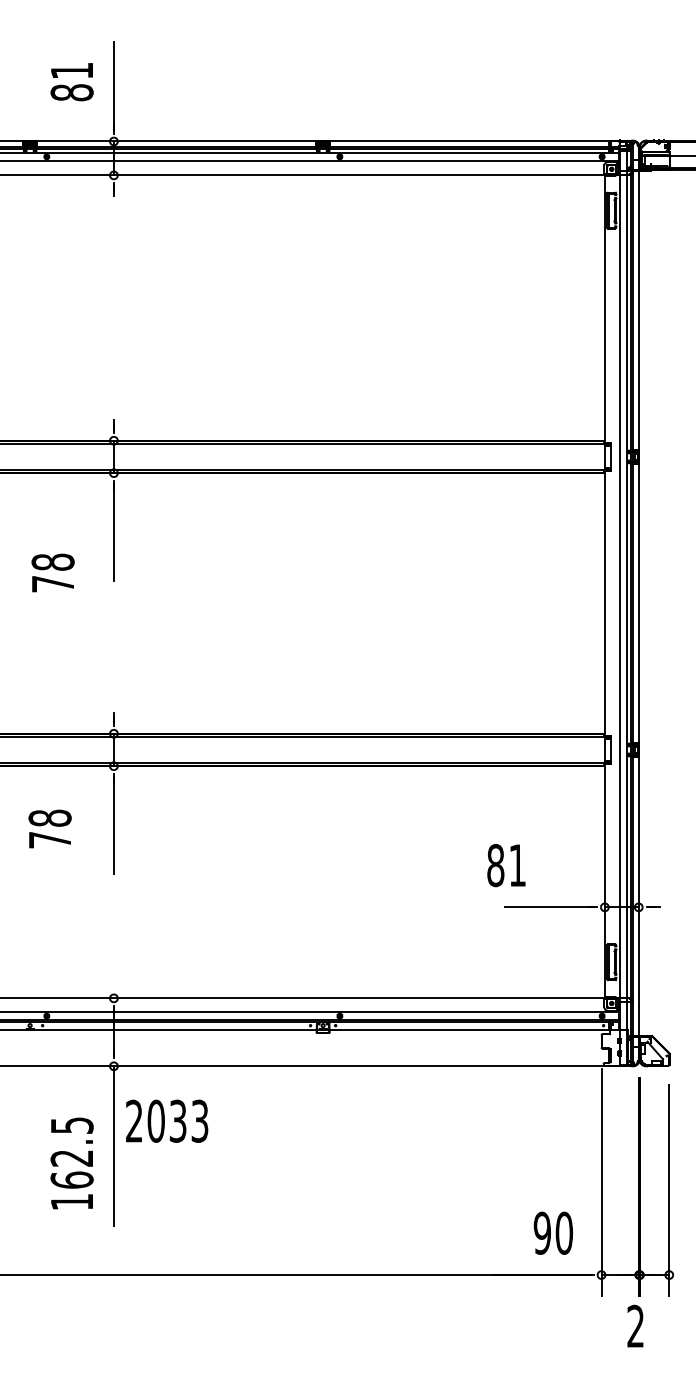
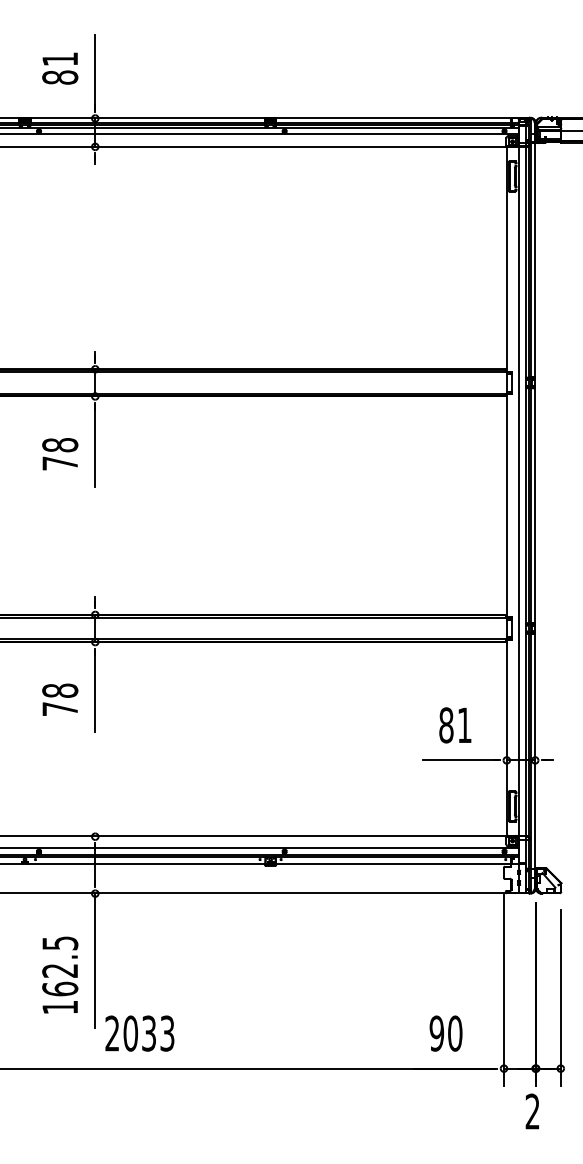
text: (52, 572) -> (59, 453), moved
text: (49, 828) -> (59, 699), moved
text: (506, 865) -> (455, 725), moved
text: (167, 1120) -> (140, 1032), moved
text: (552, 1232) -> (445, 1032), moved

